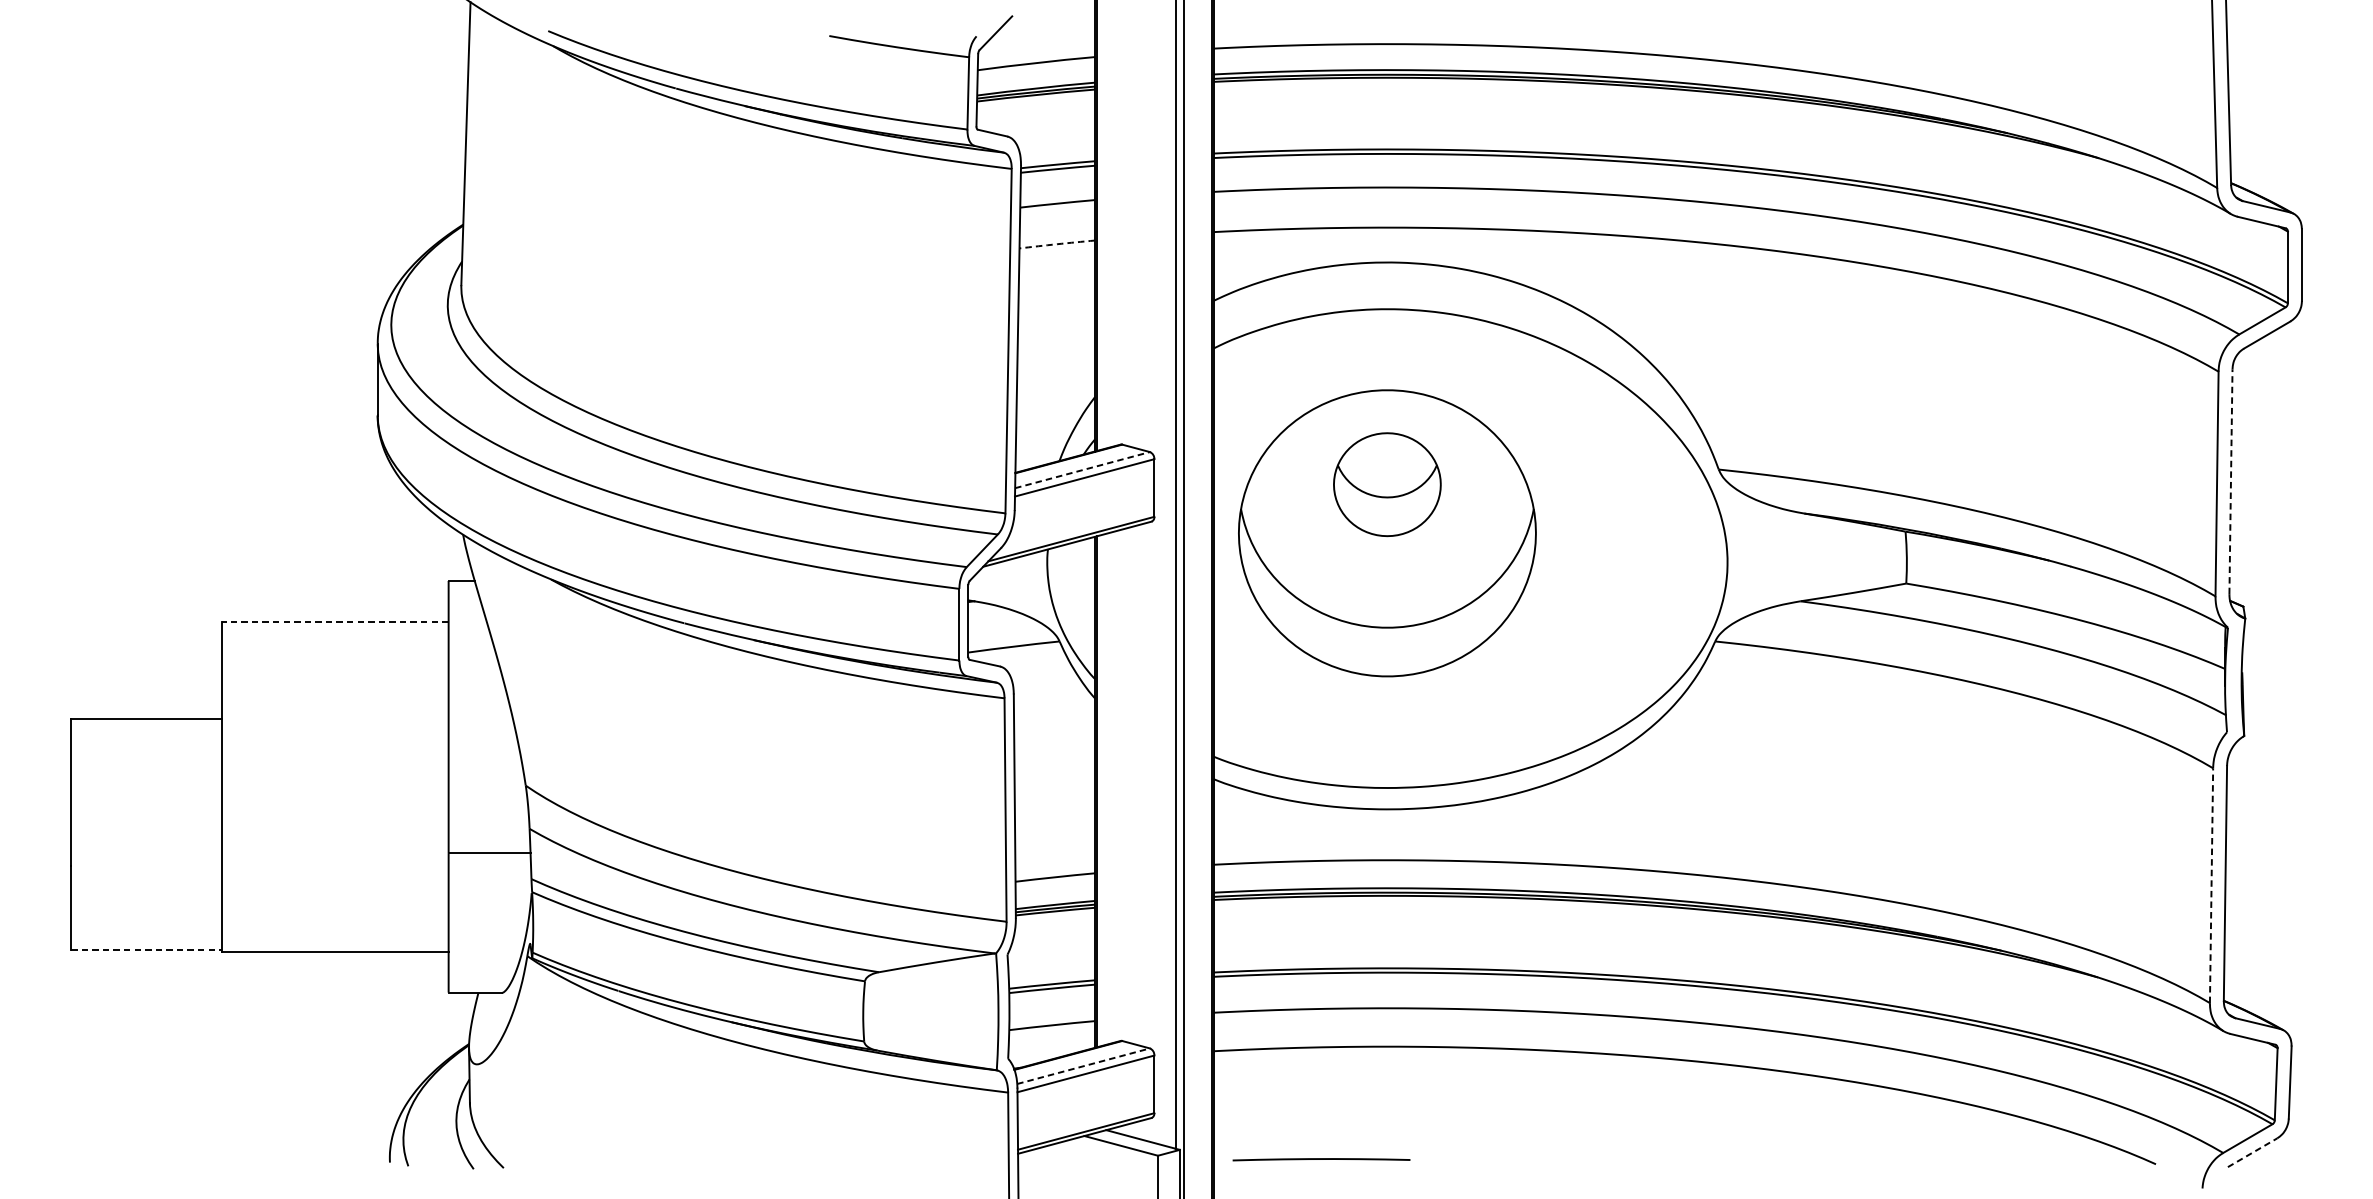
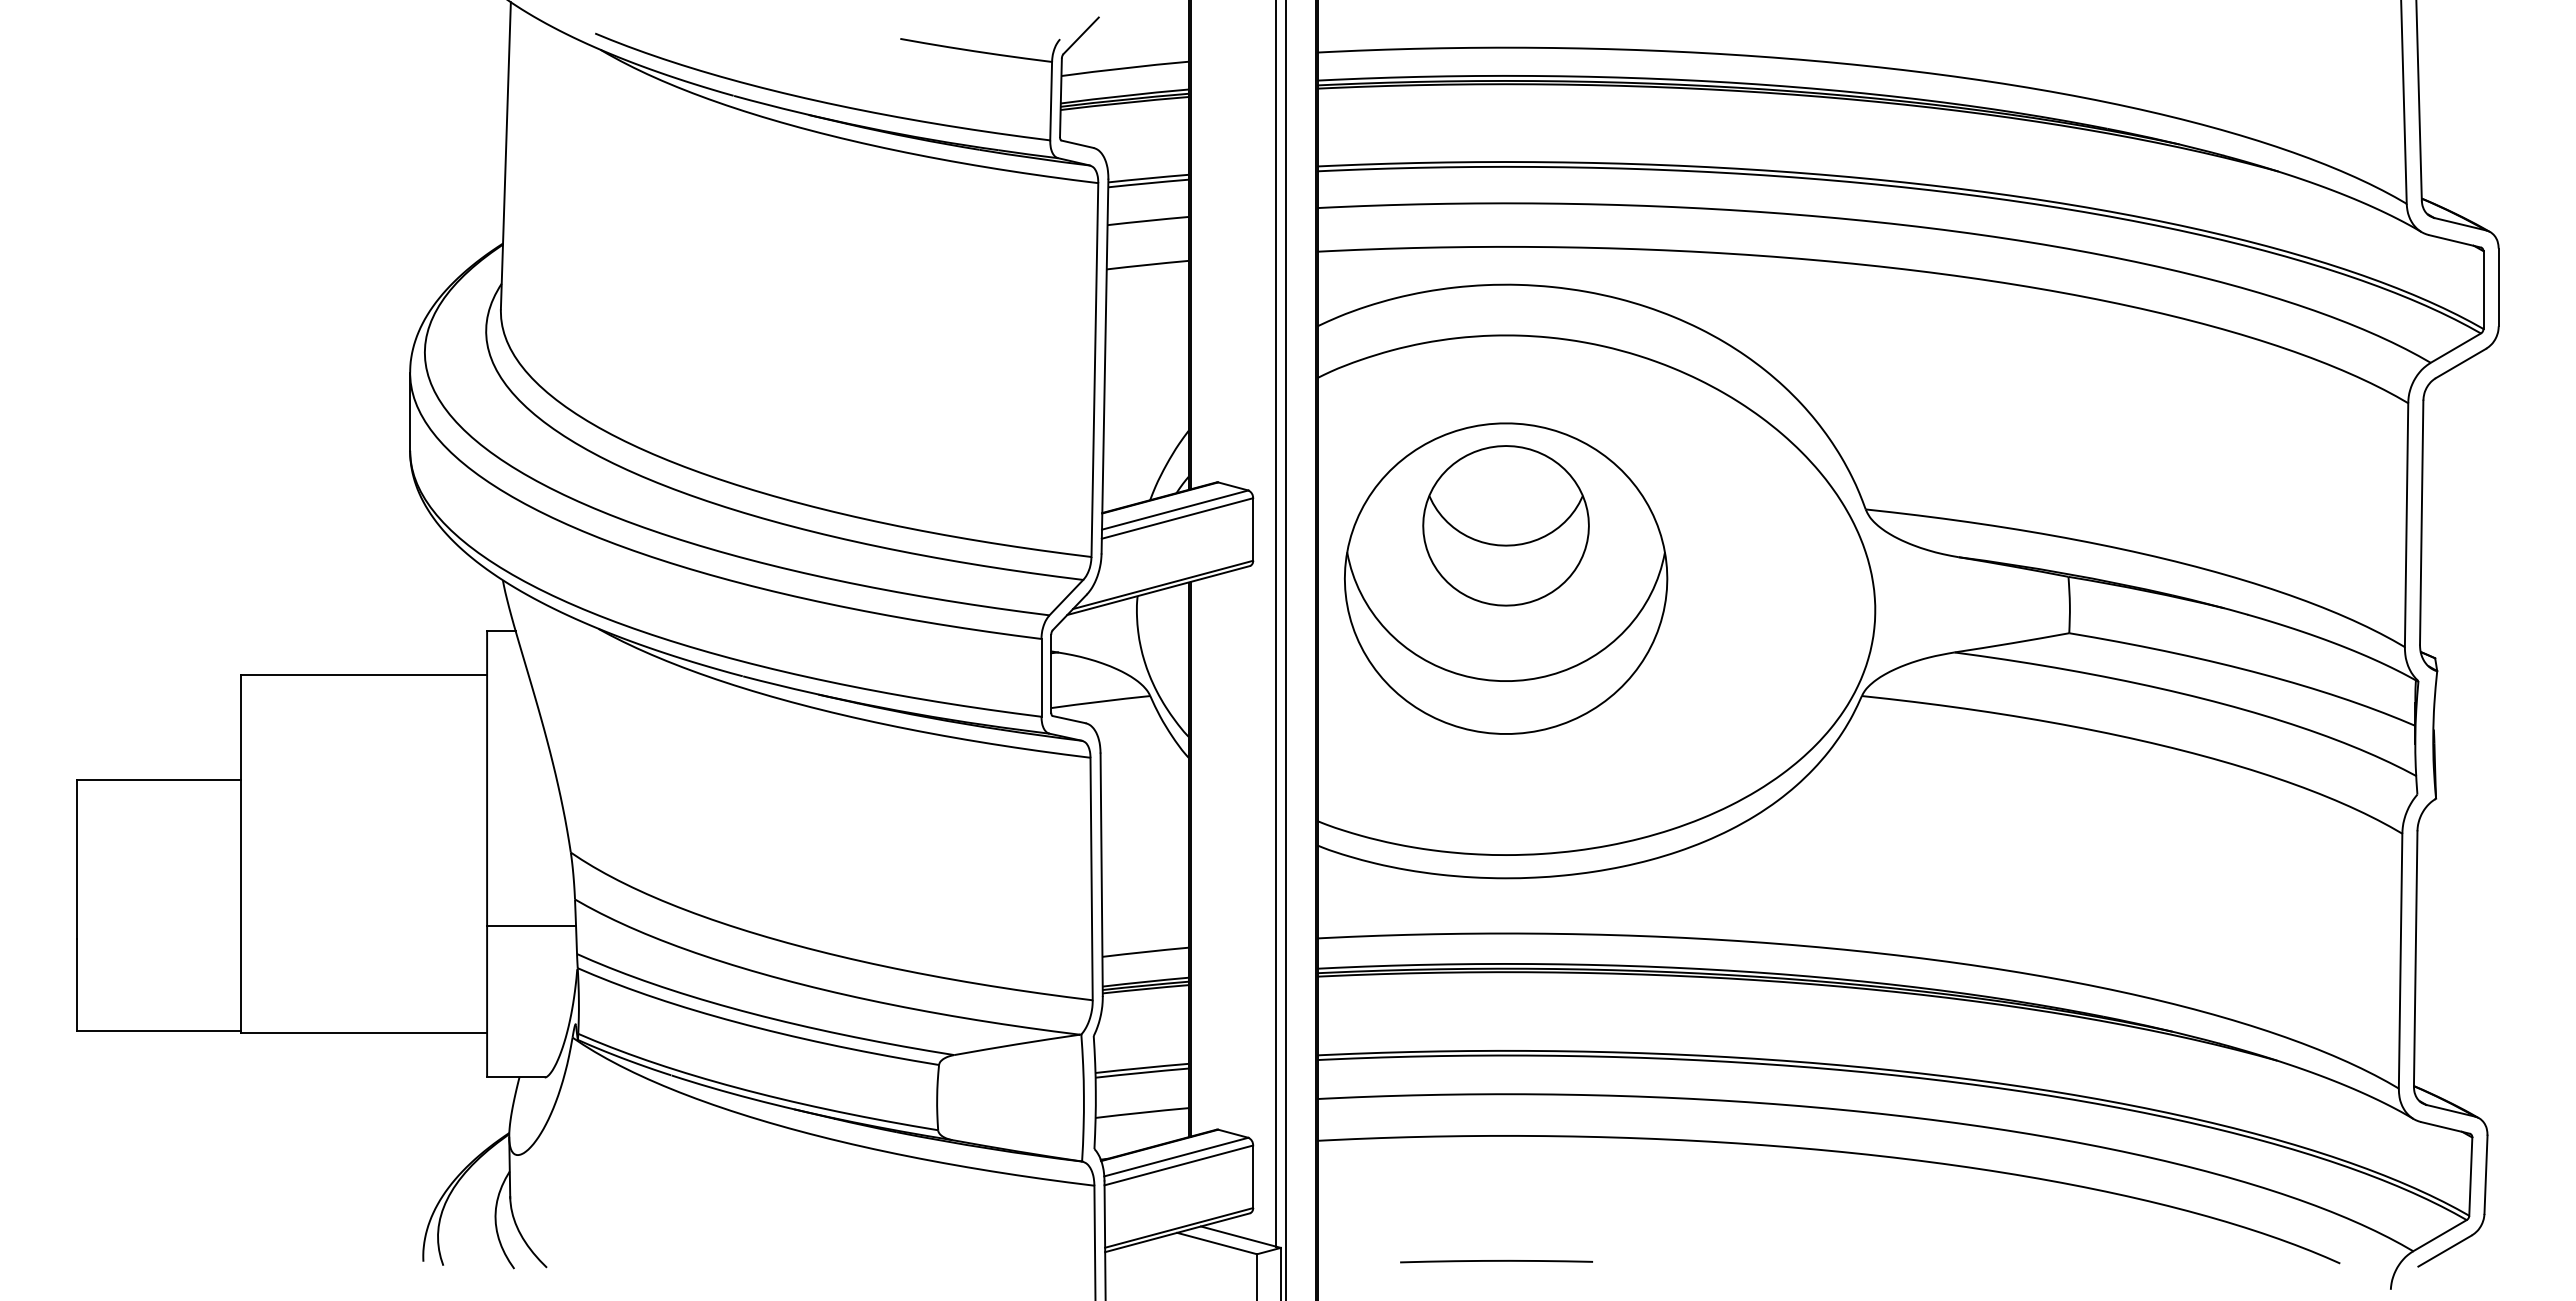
arc: (1057, 243) -> (1147, 264), dashed -> solid
line: (1082, 470) -> (1175, 510), dashed -> solid
line: (2230, 481) -> (2421, 522), dashed -> solid
part: (1386, 484) -> (1505, 525), size x1.43
line: (334, 621) -> (363, 674), dashed -> solid
line: (2211, 885) -> (2400, 960), dashed -> solid
line: (146, 950) -> (159, 1031), dashed -> solid
line: (1083, 1066) -> (1176, 1157), dashed -> solid
line: (2252, 1153) -> (2445, 1251), dashed -> solid
curve: (1321, 1159) -> (1496, 1261), moved

